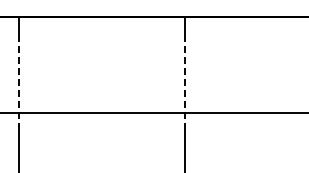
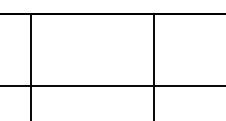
line: (18, 81) -> (31, 62), dashed -> solid
line: (185, 81) -> (154, 62), dashed -> solid

